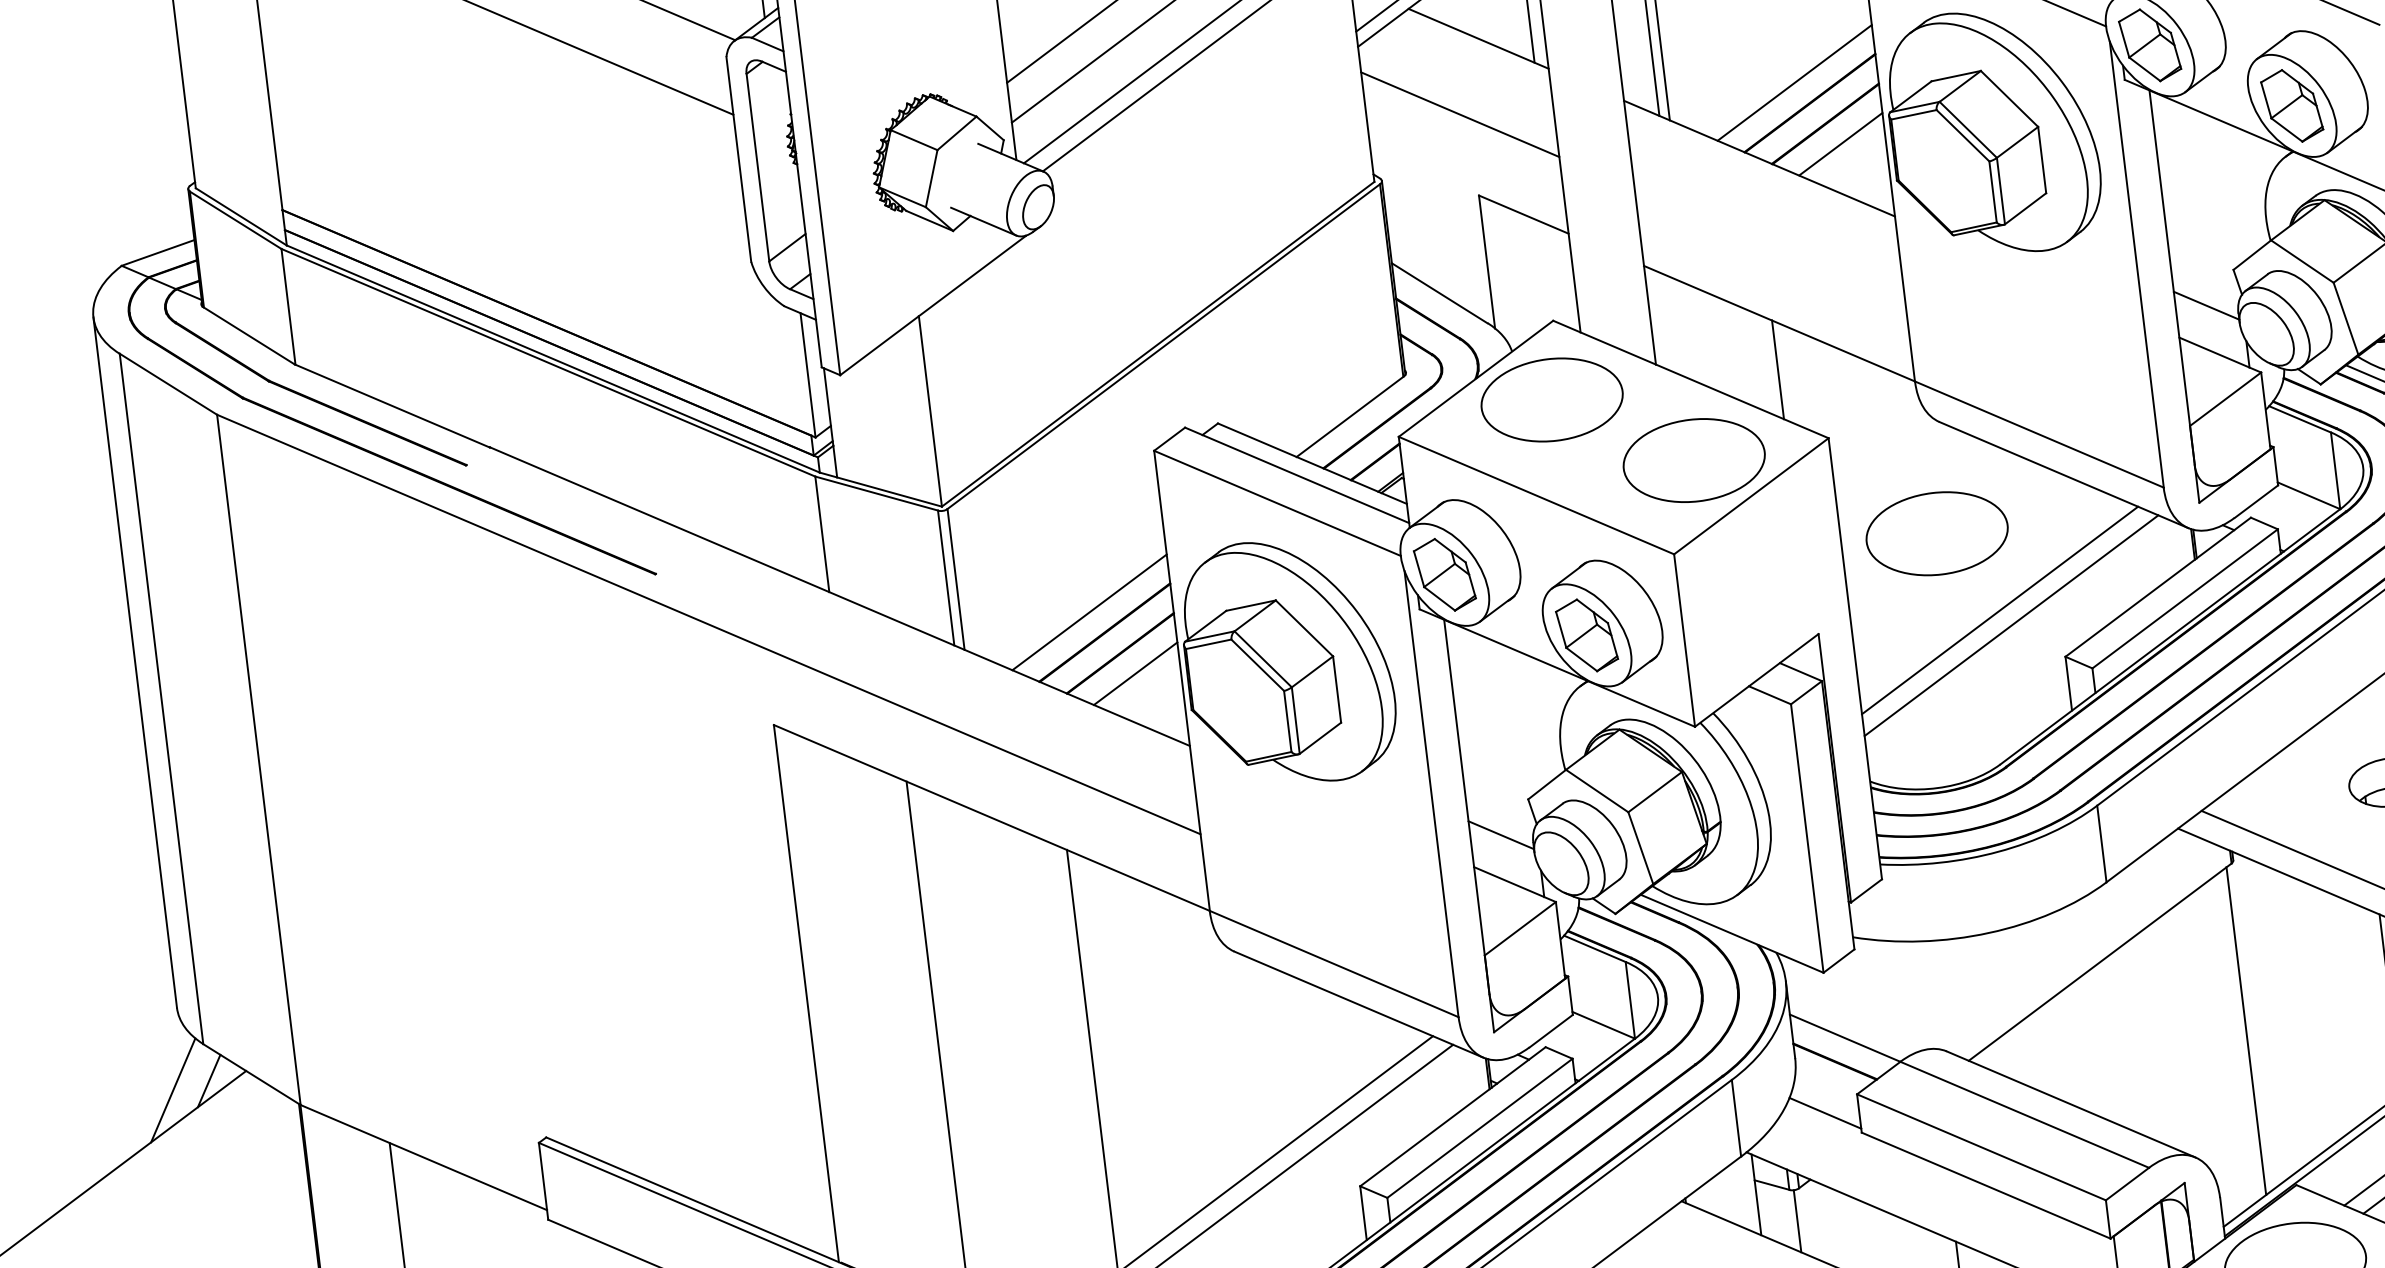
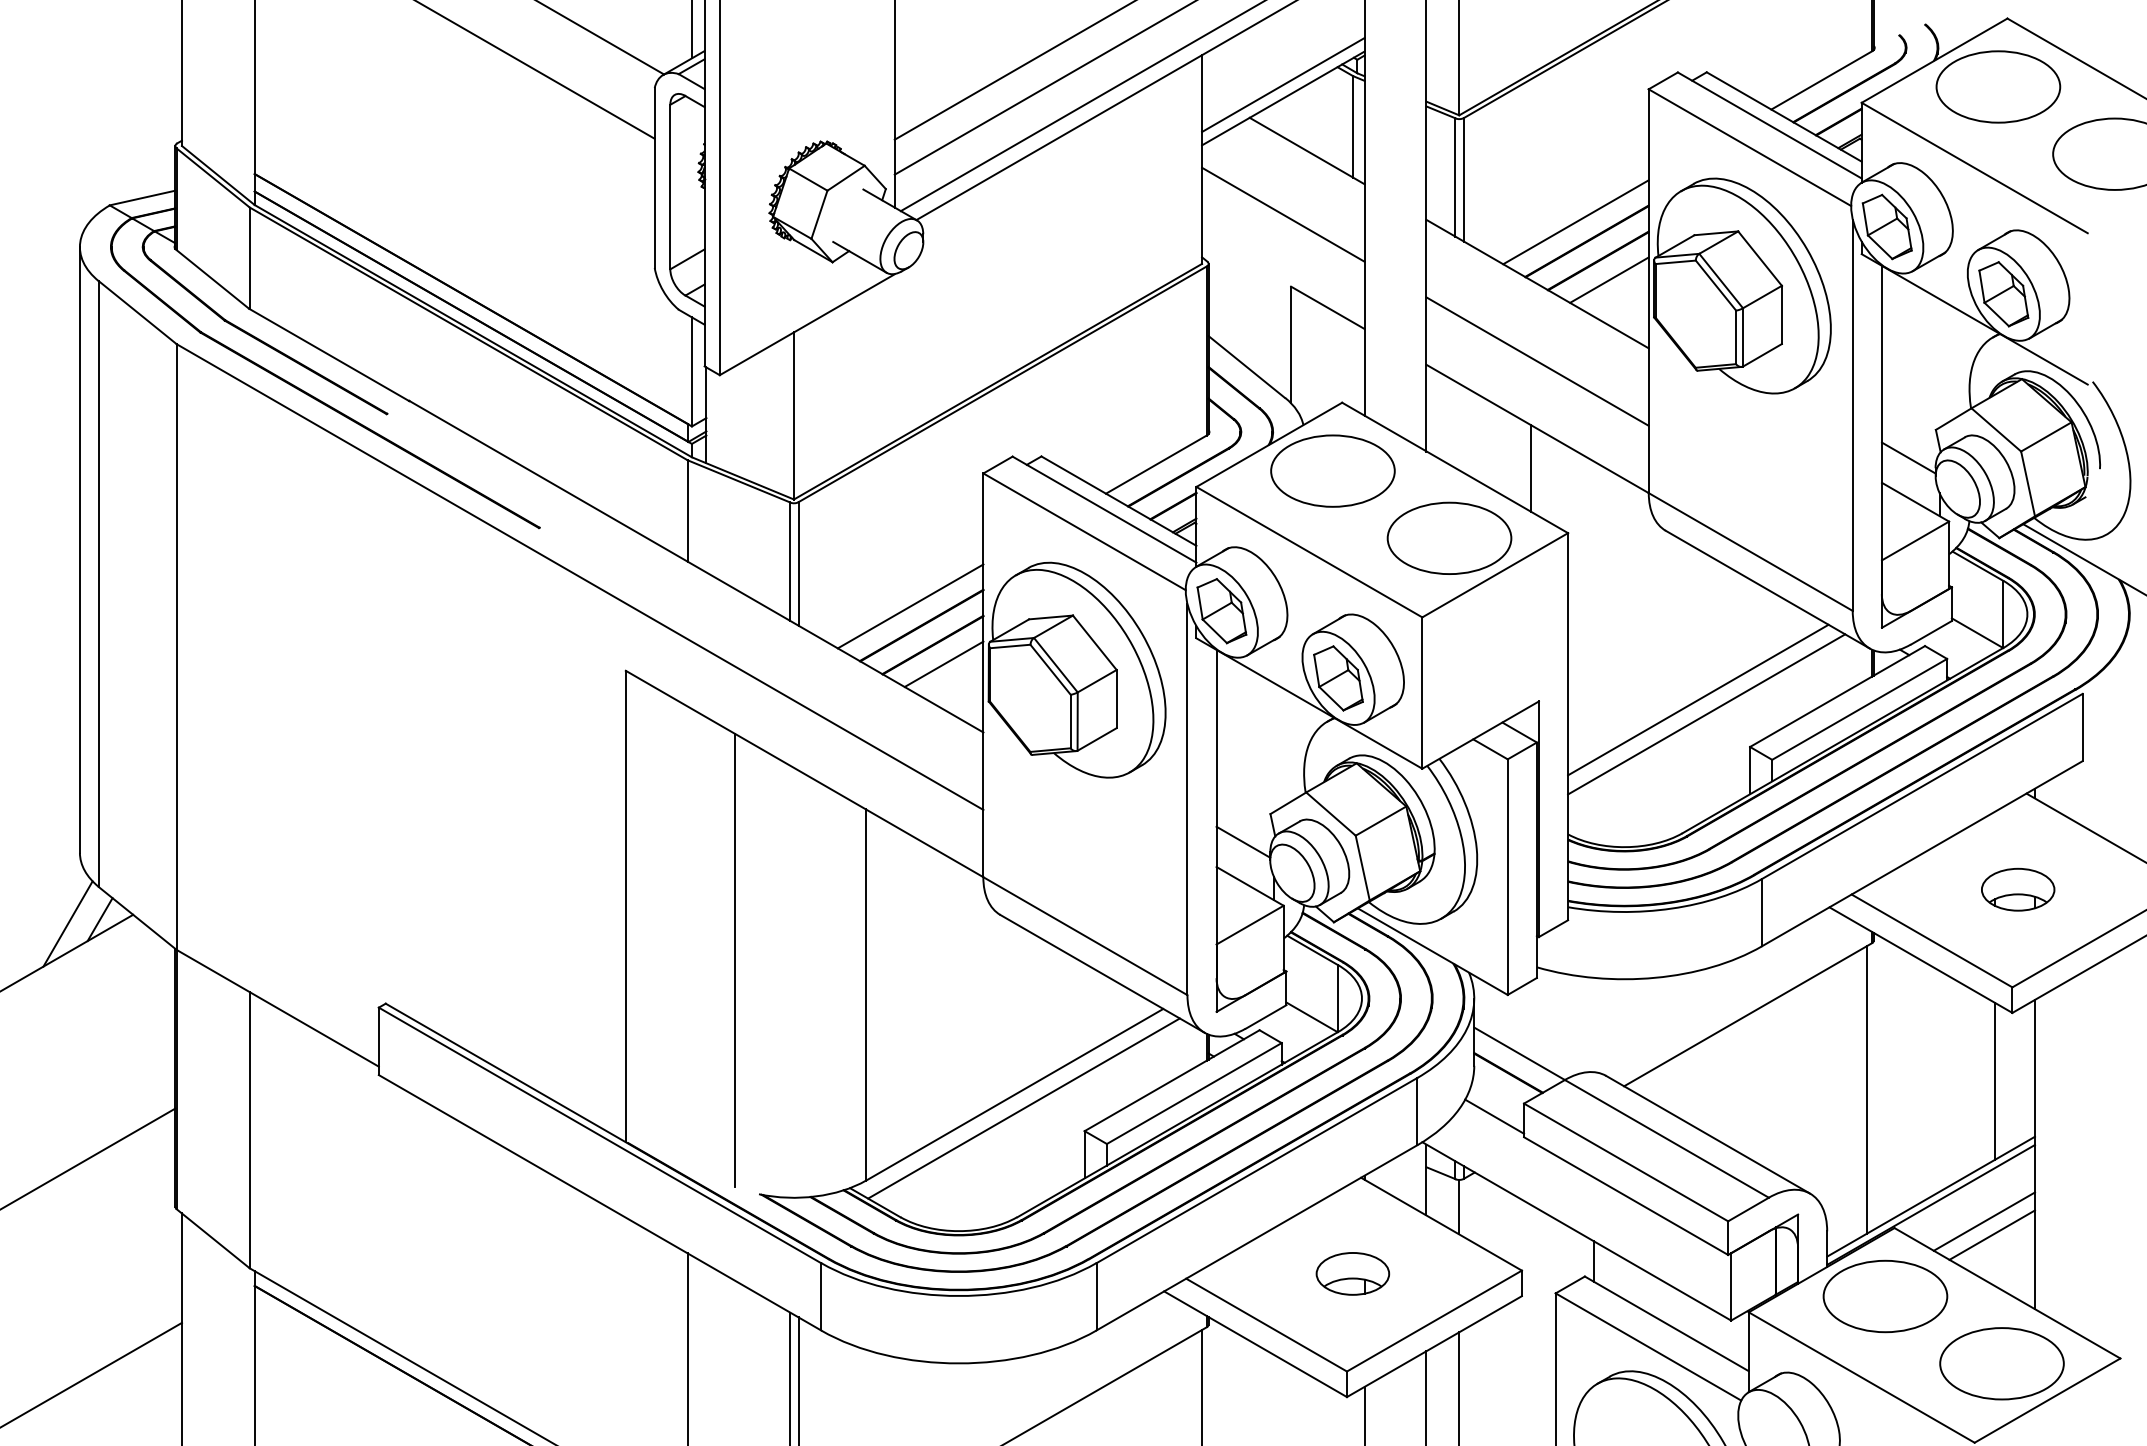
line: (1770, 246) -> (1537, 361), added
part: (1936, 533) -> (1651, 626), removed

